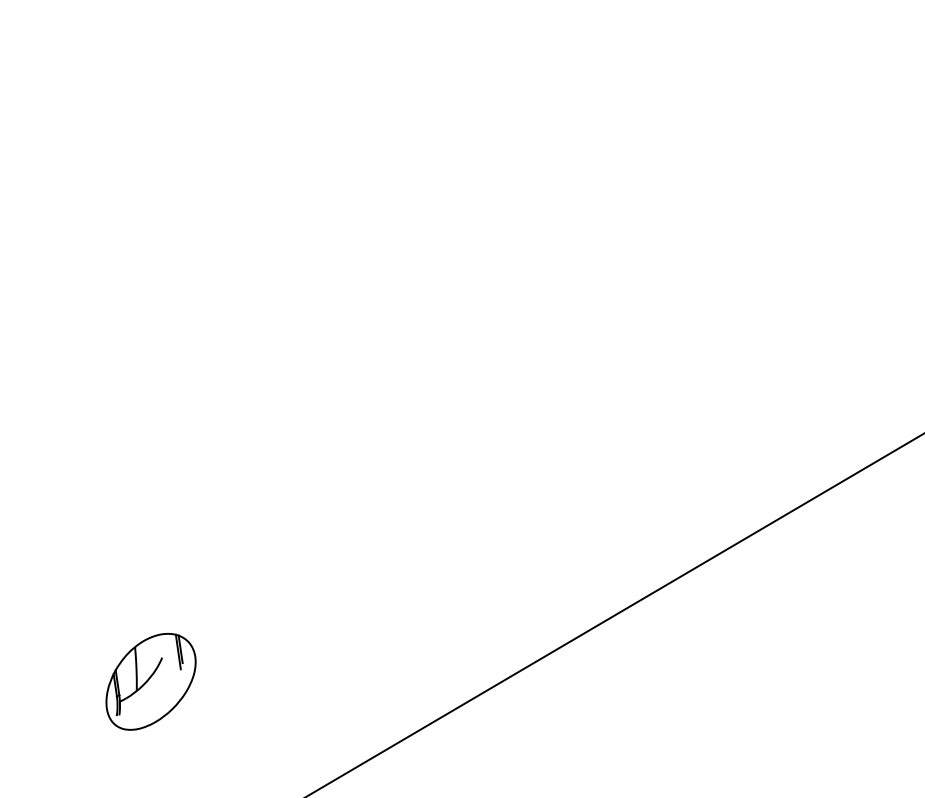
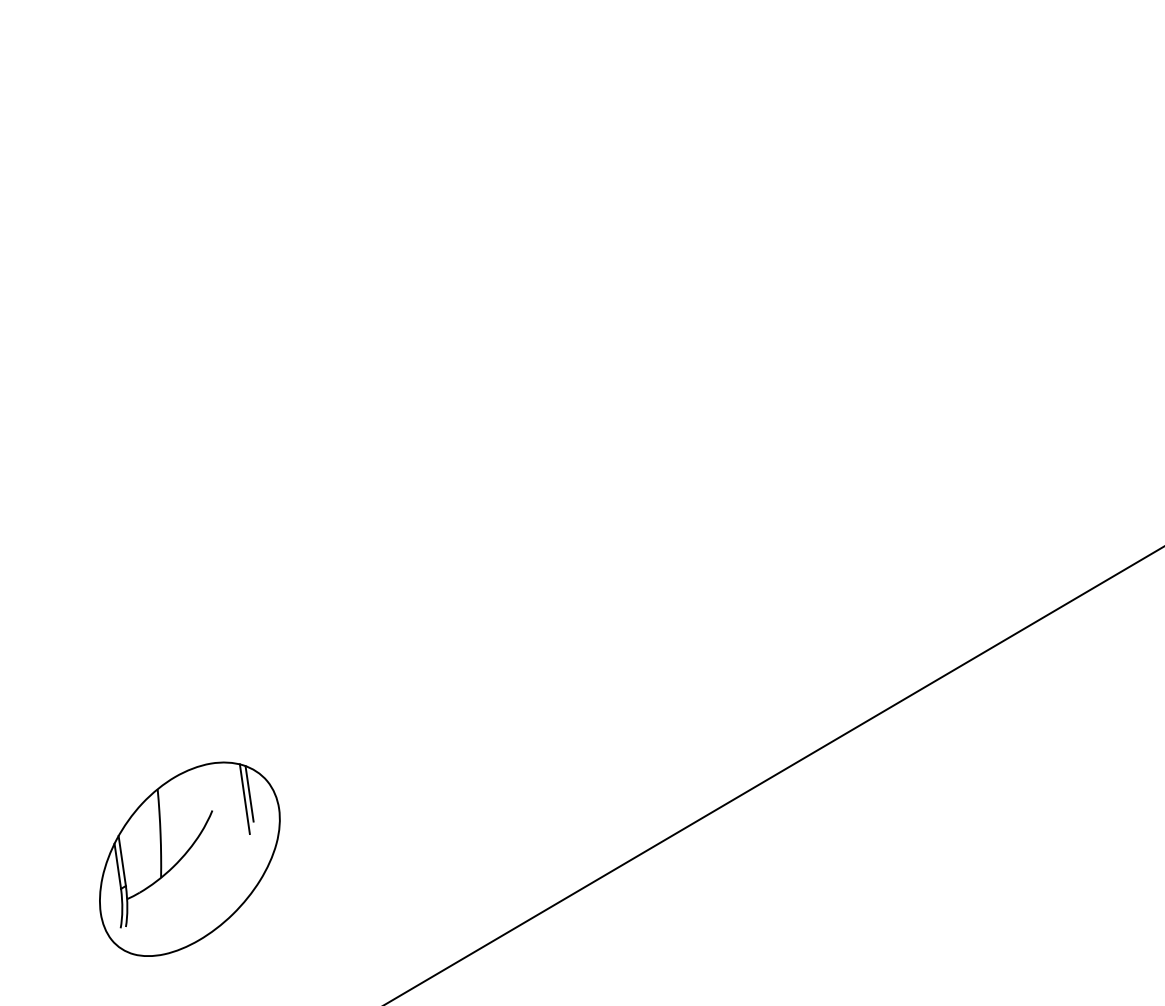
part: (151, 681) -> (190, 859), size x1.6

